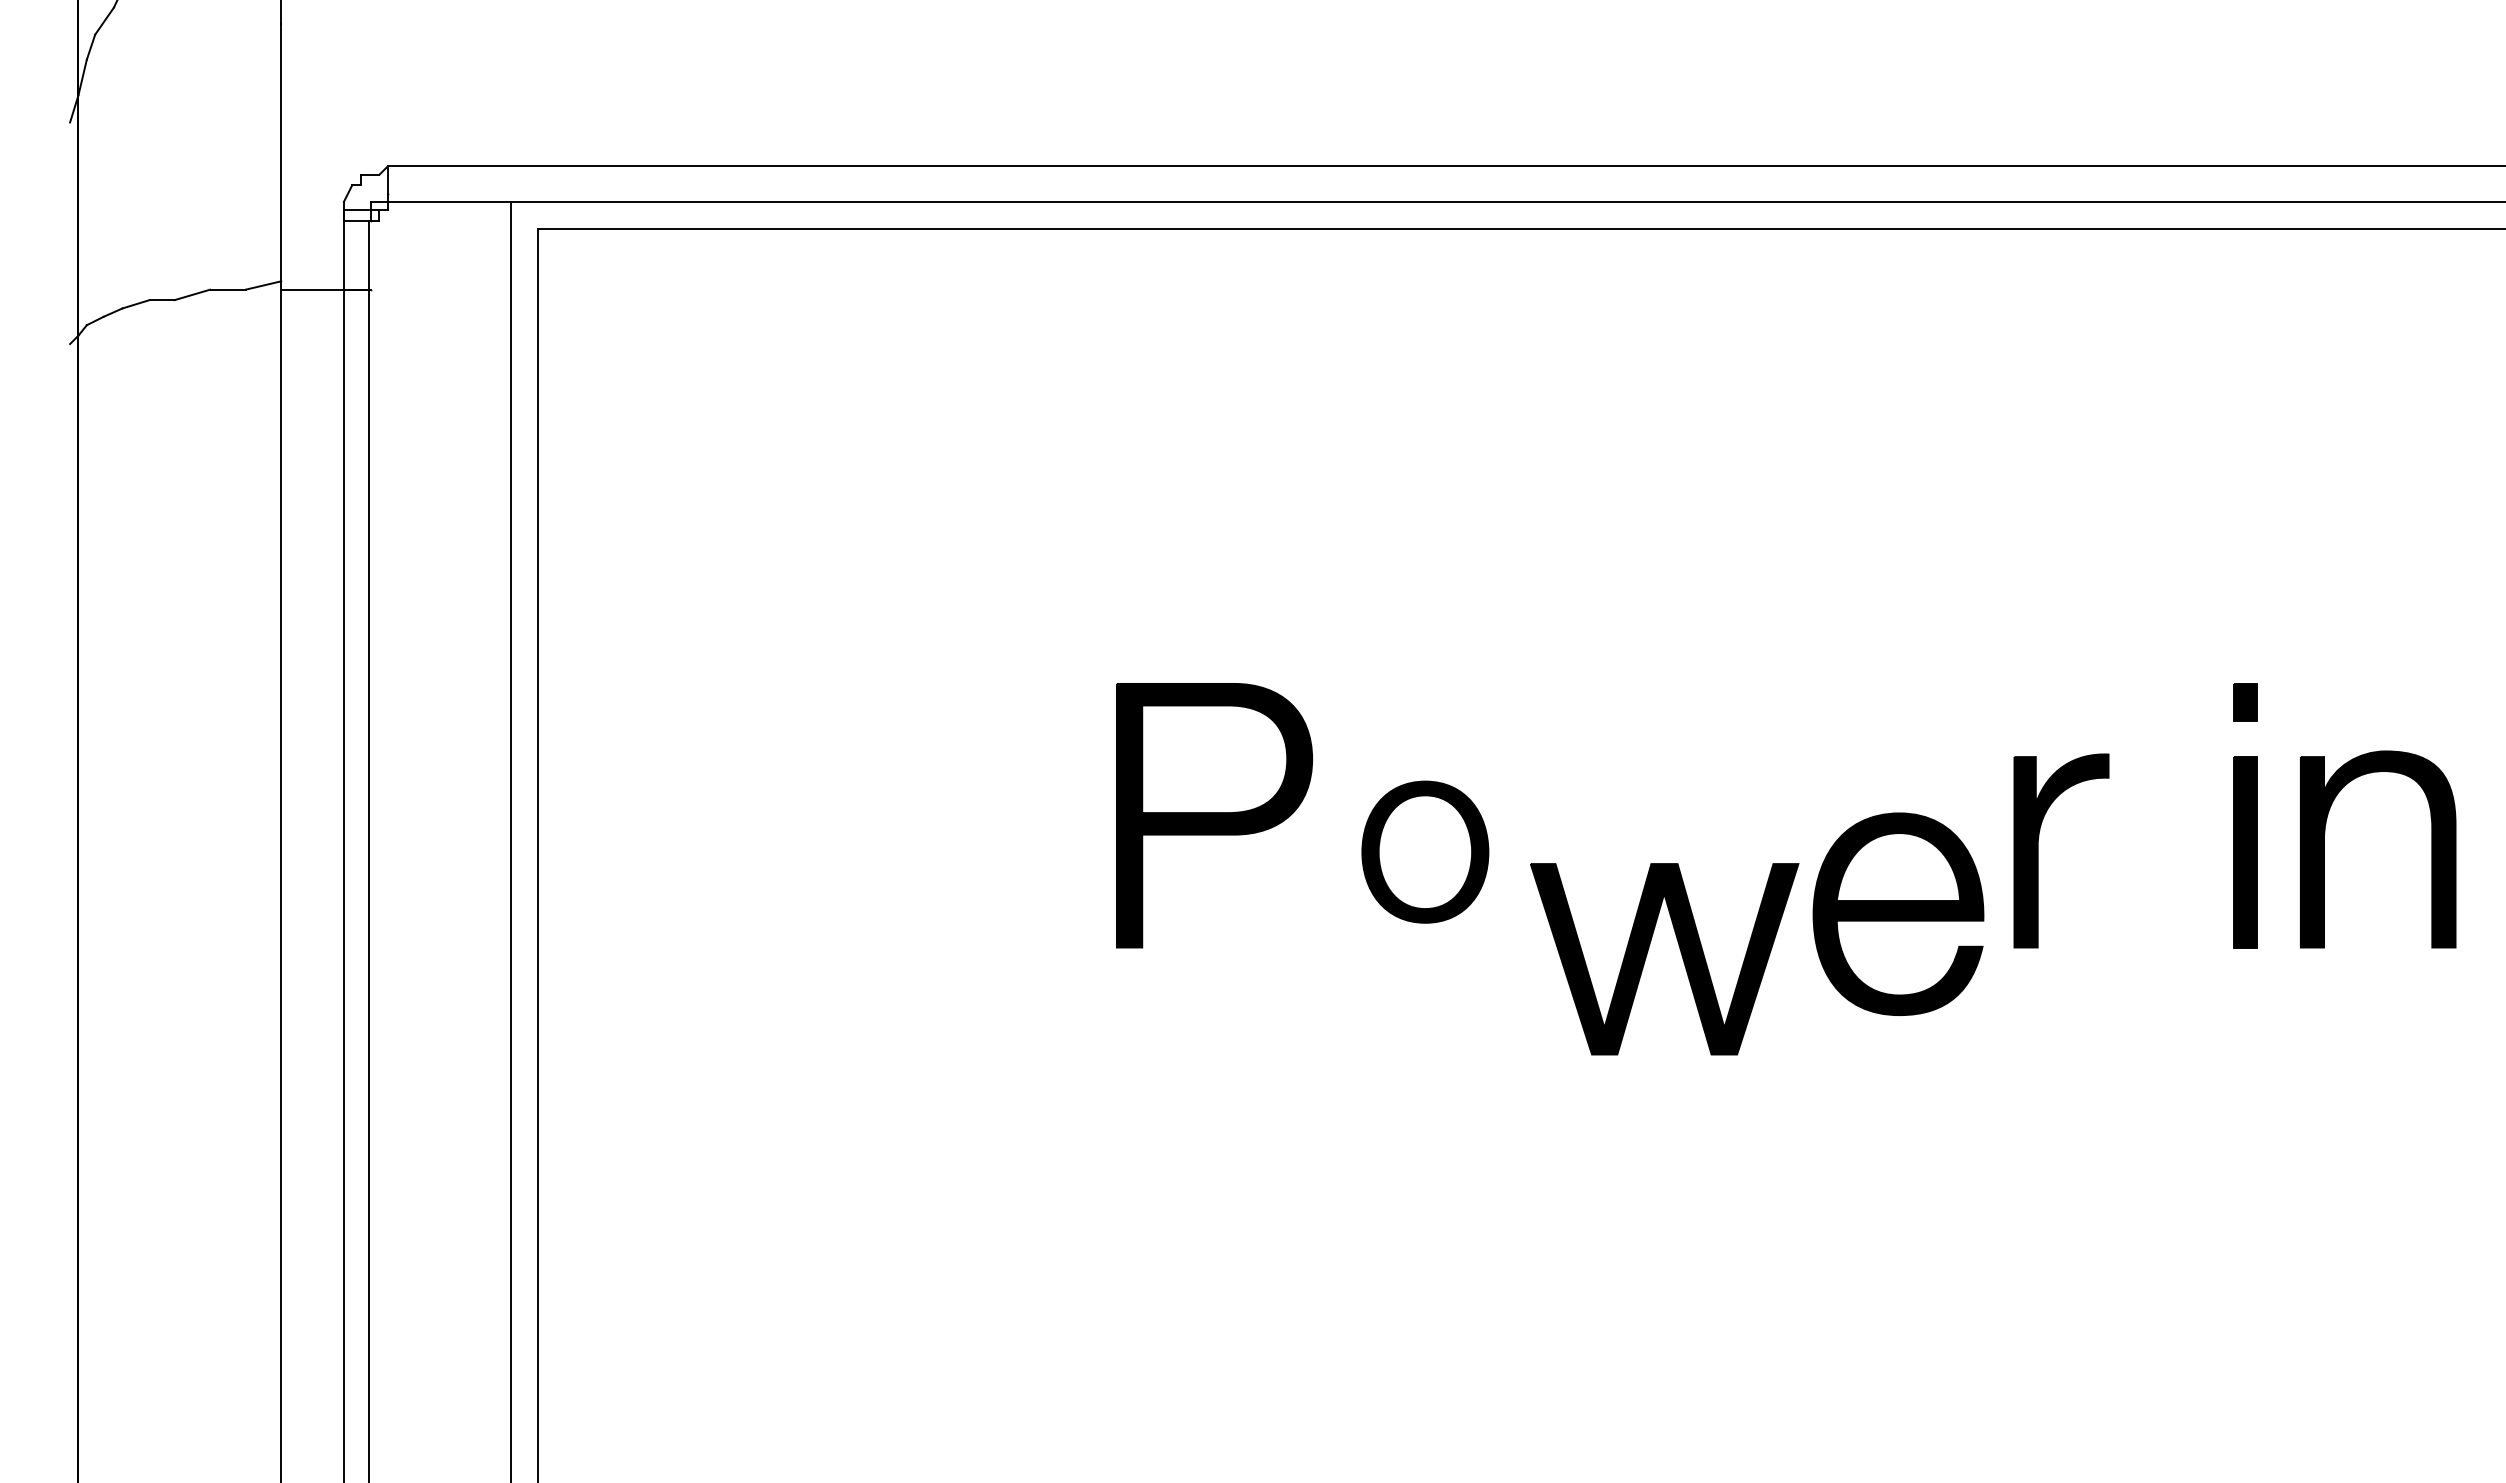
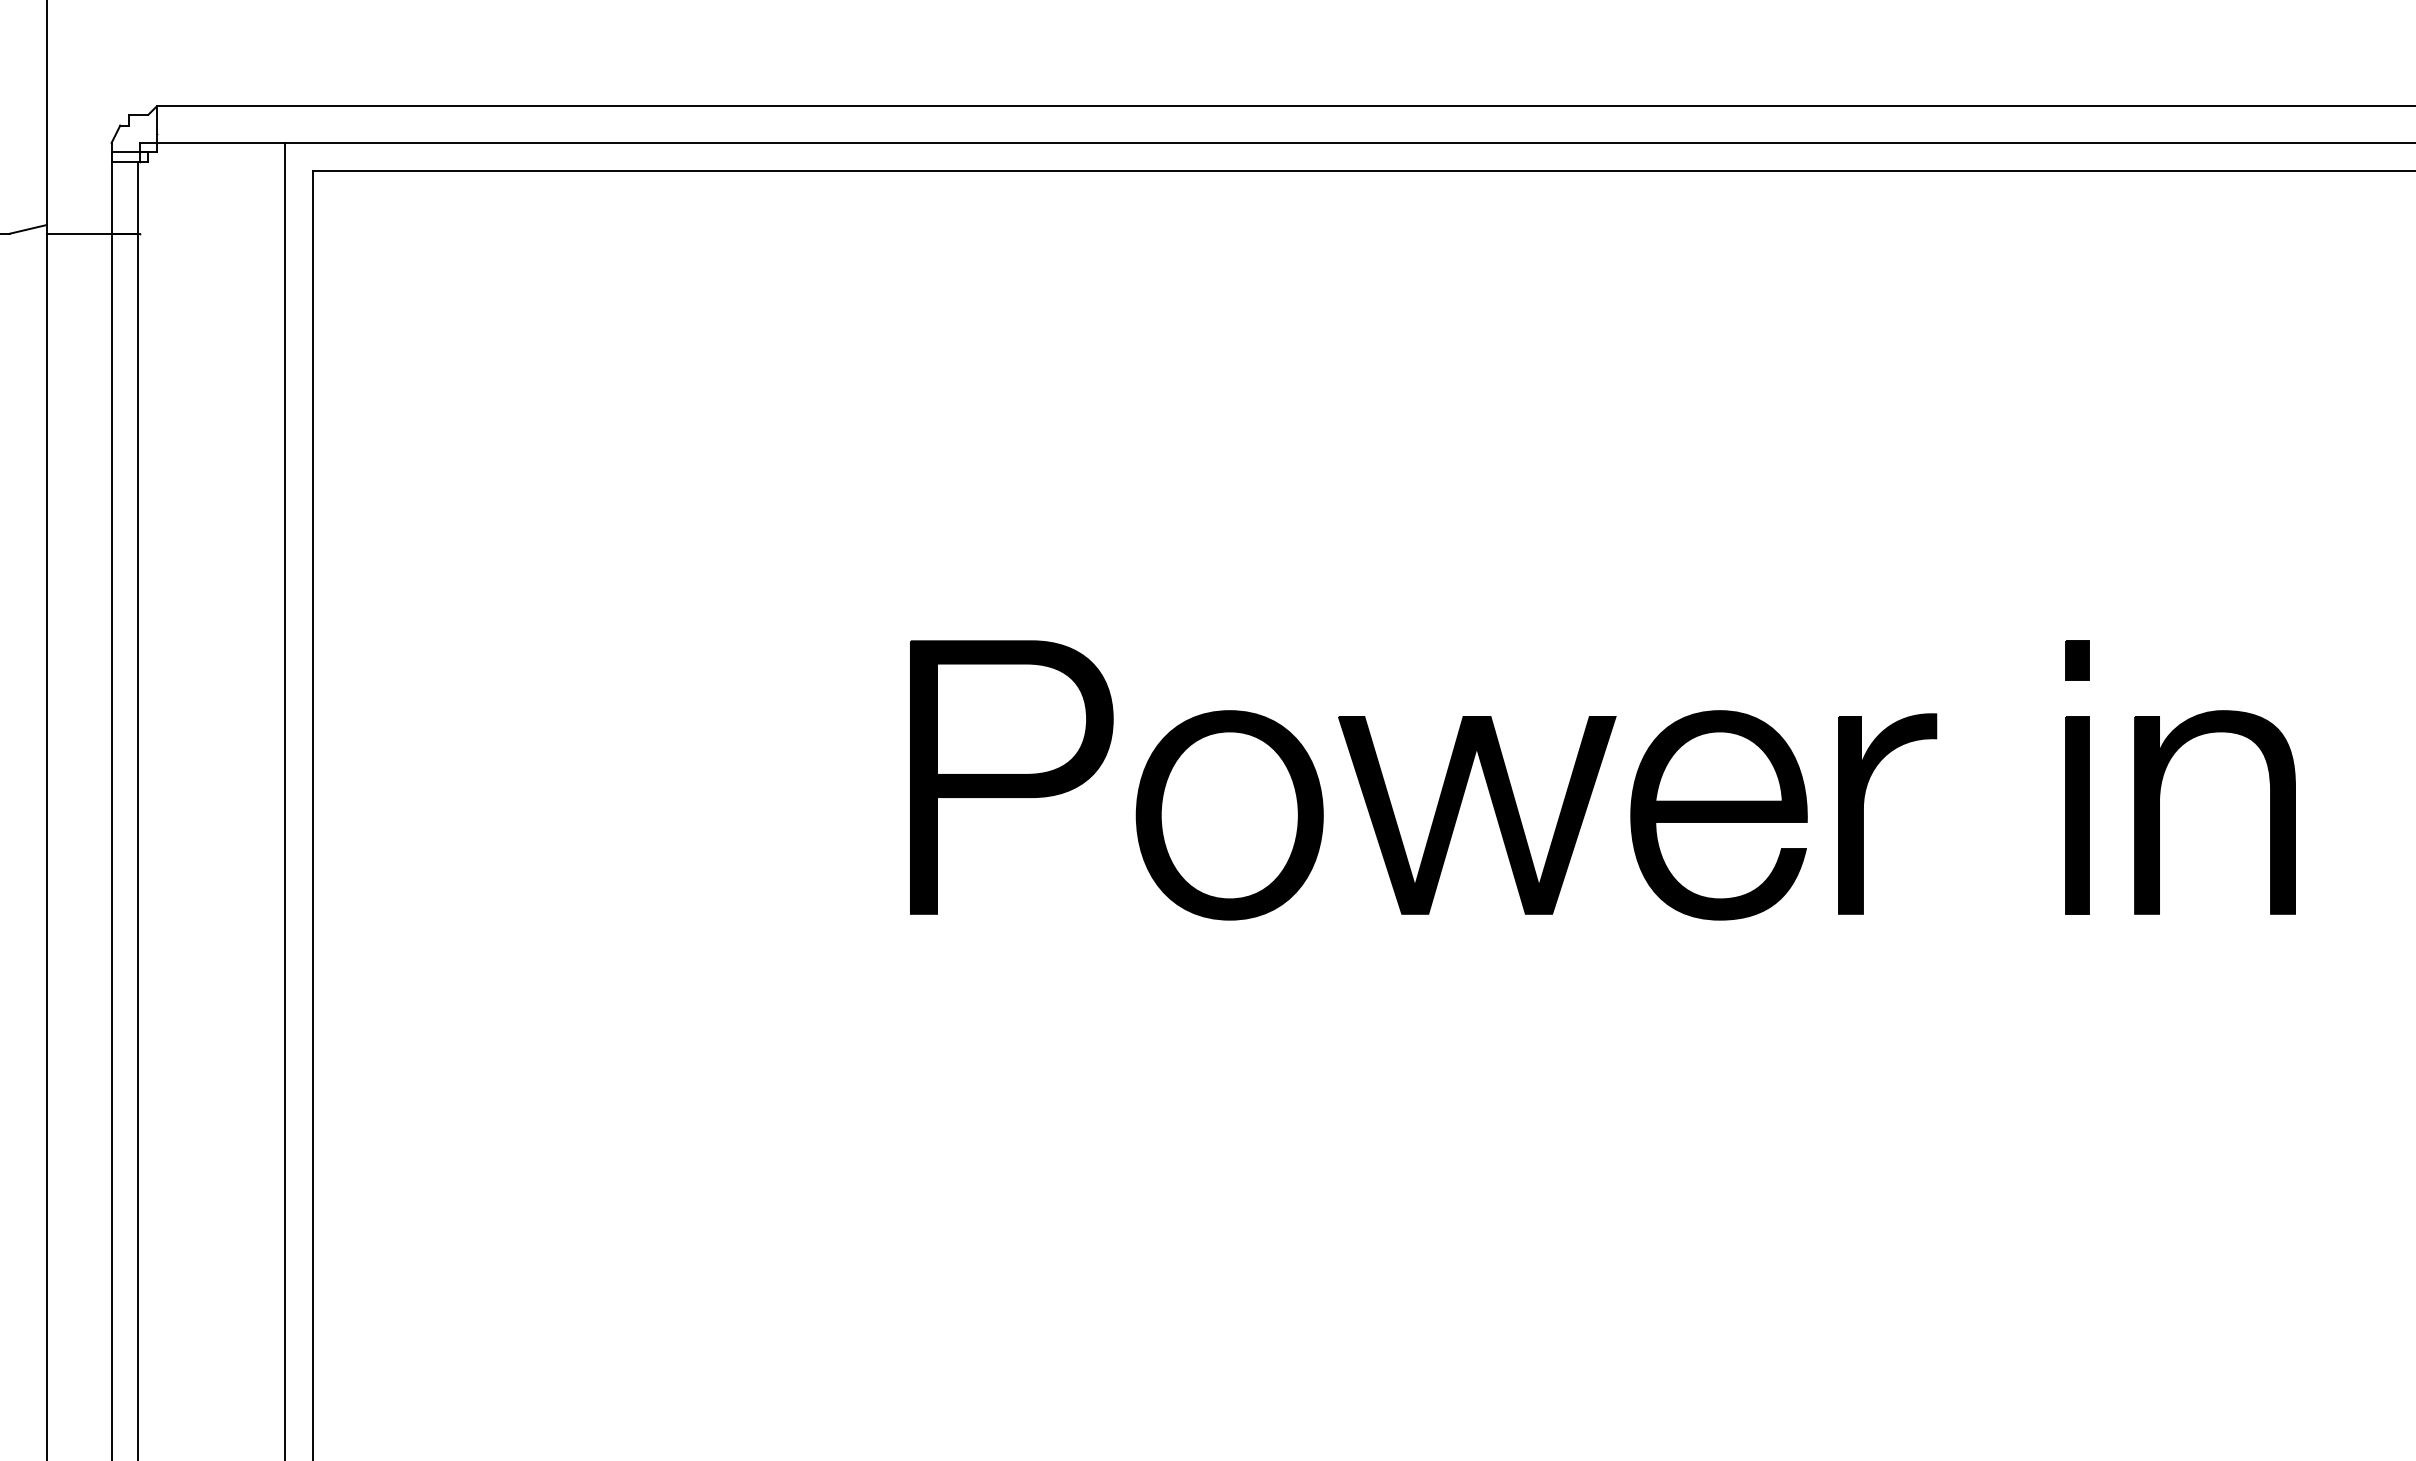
part: (1425, 851) -> (1229, 814), size x1.43
part: (1898, 913) -> (1719, 814), moved
part: (1681, 956) -> (1494, 812), moved

